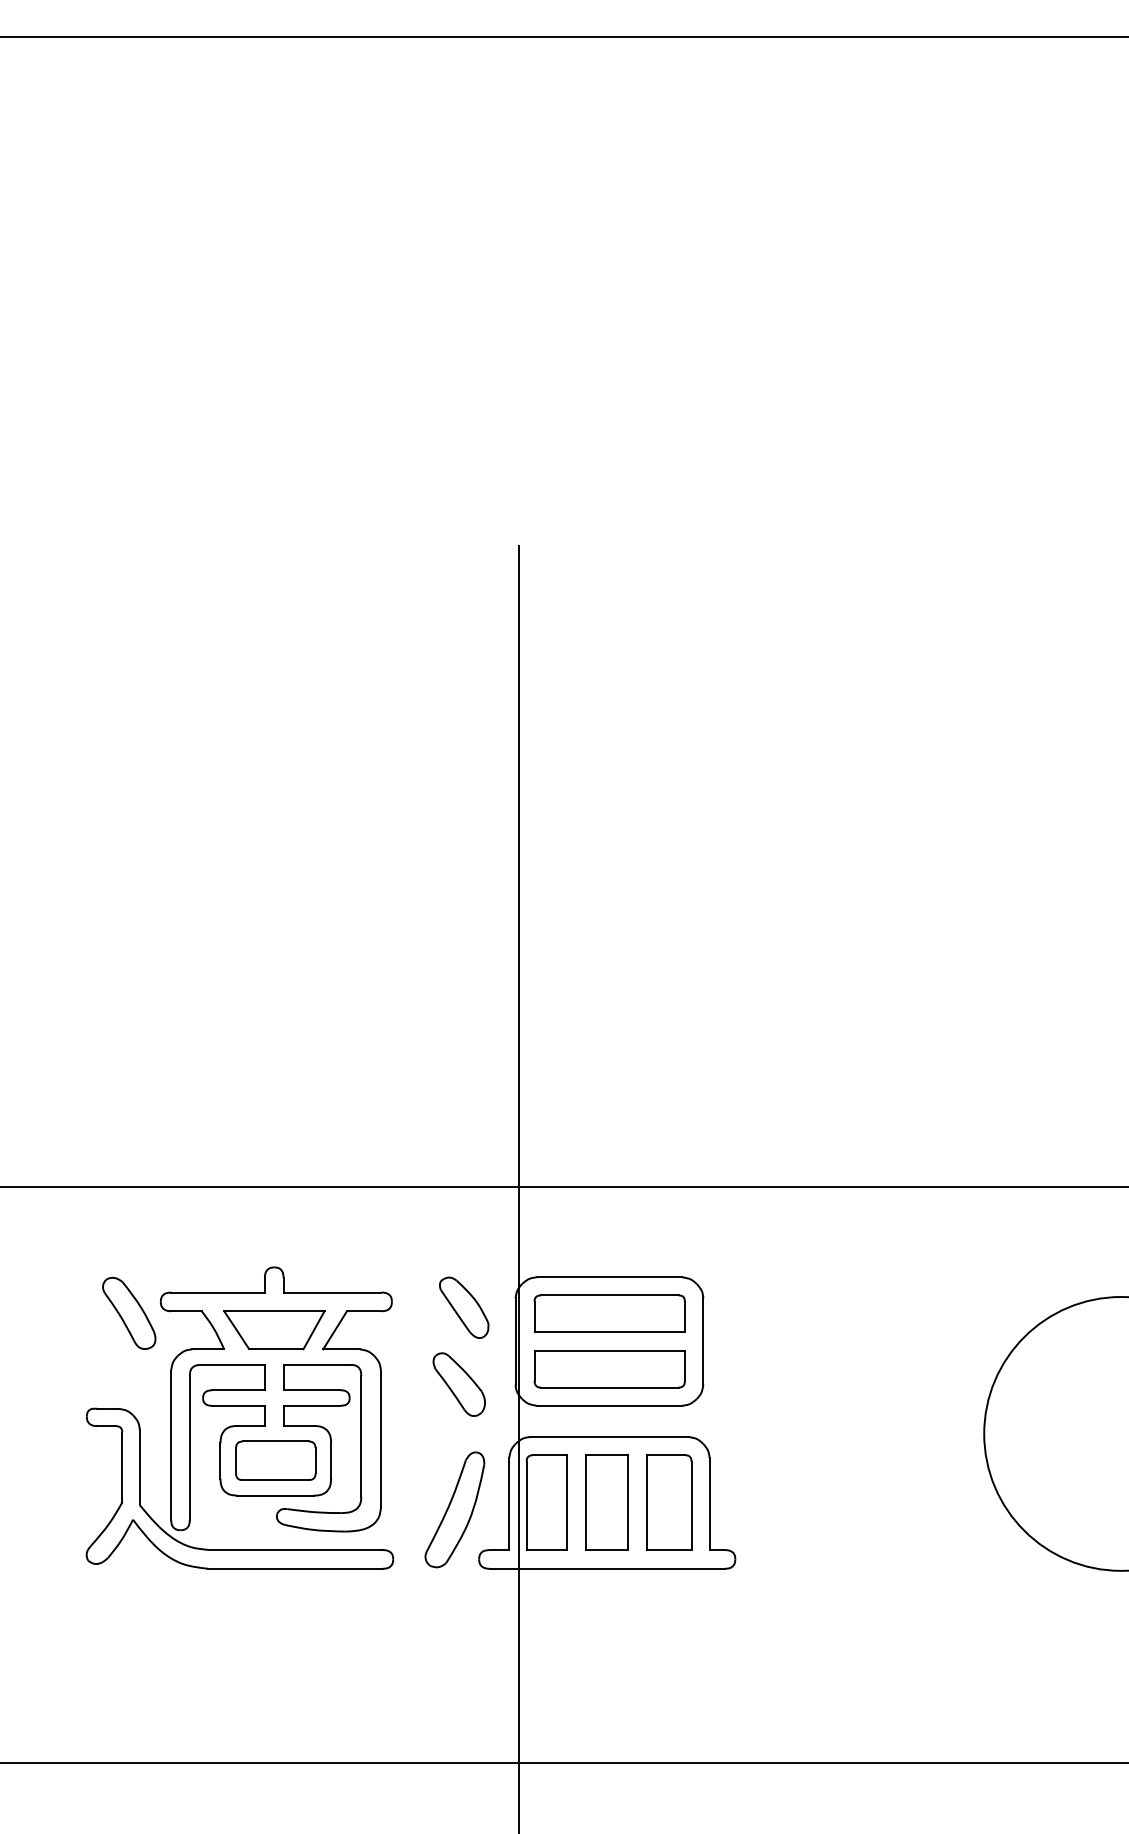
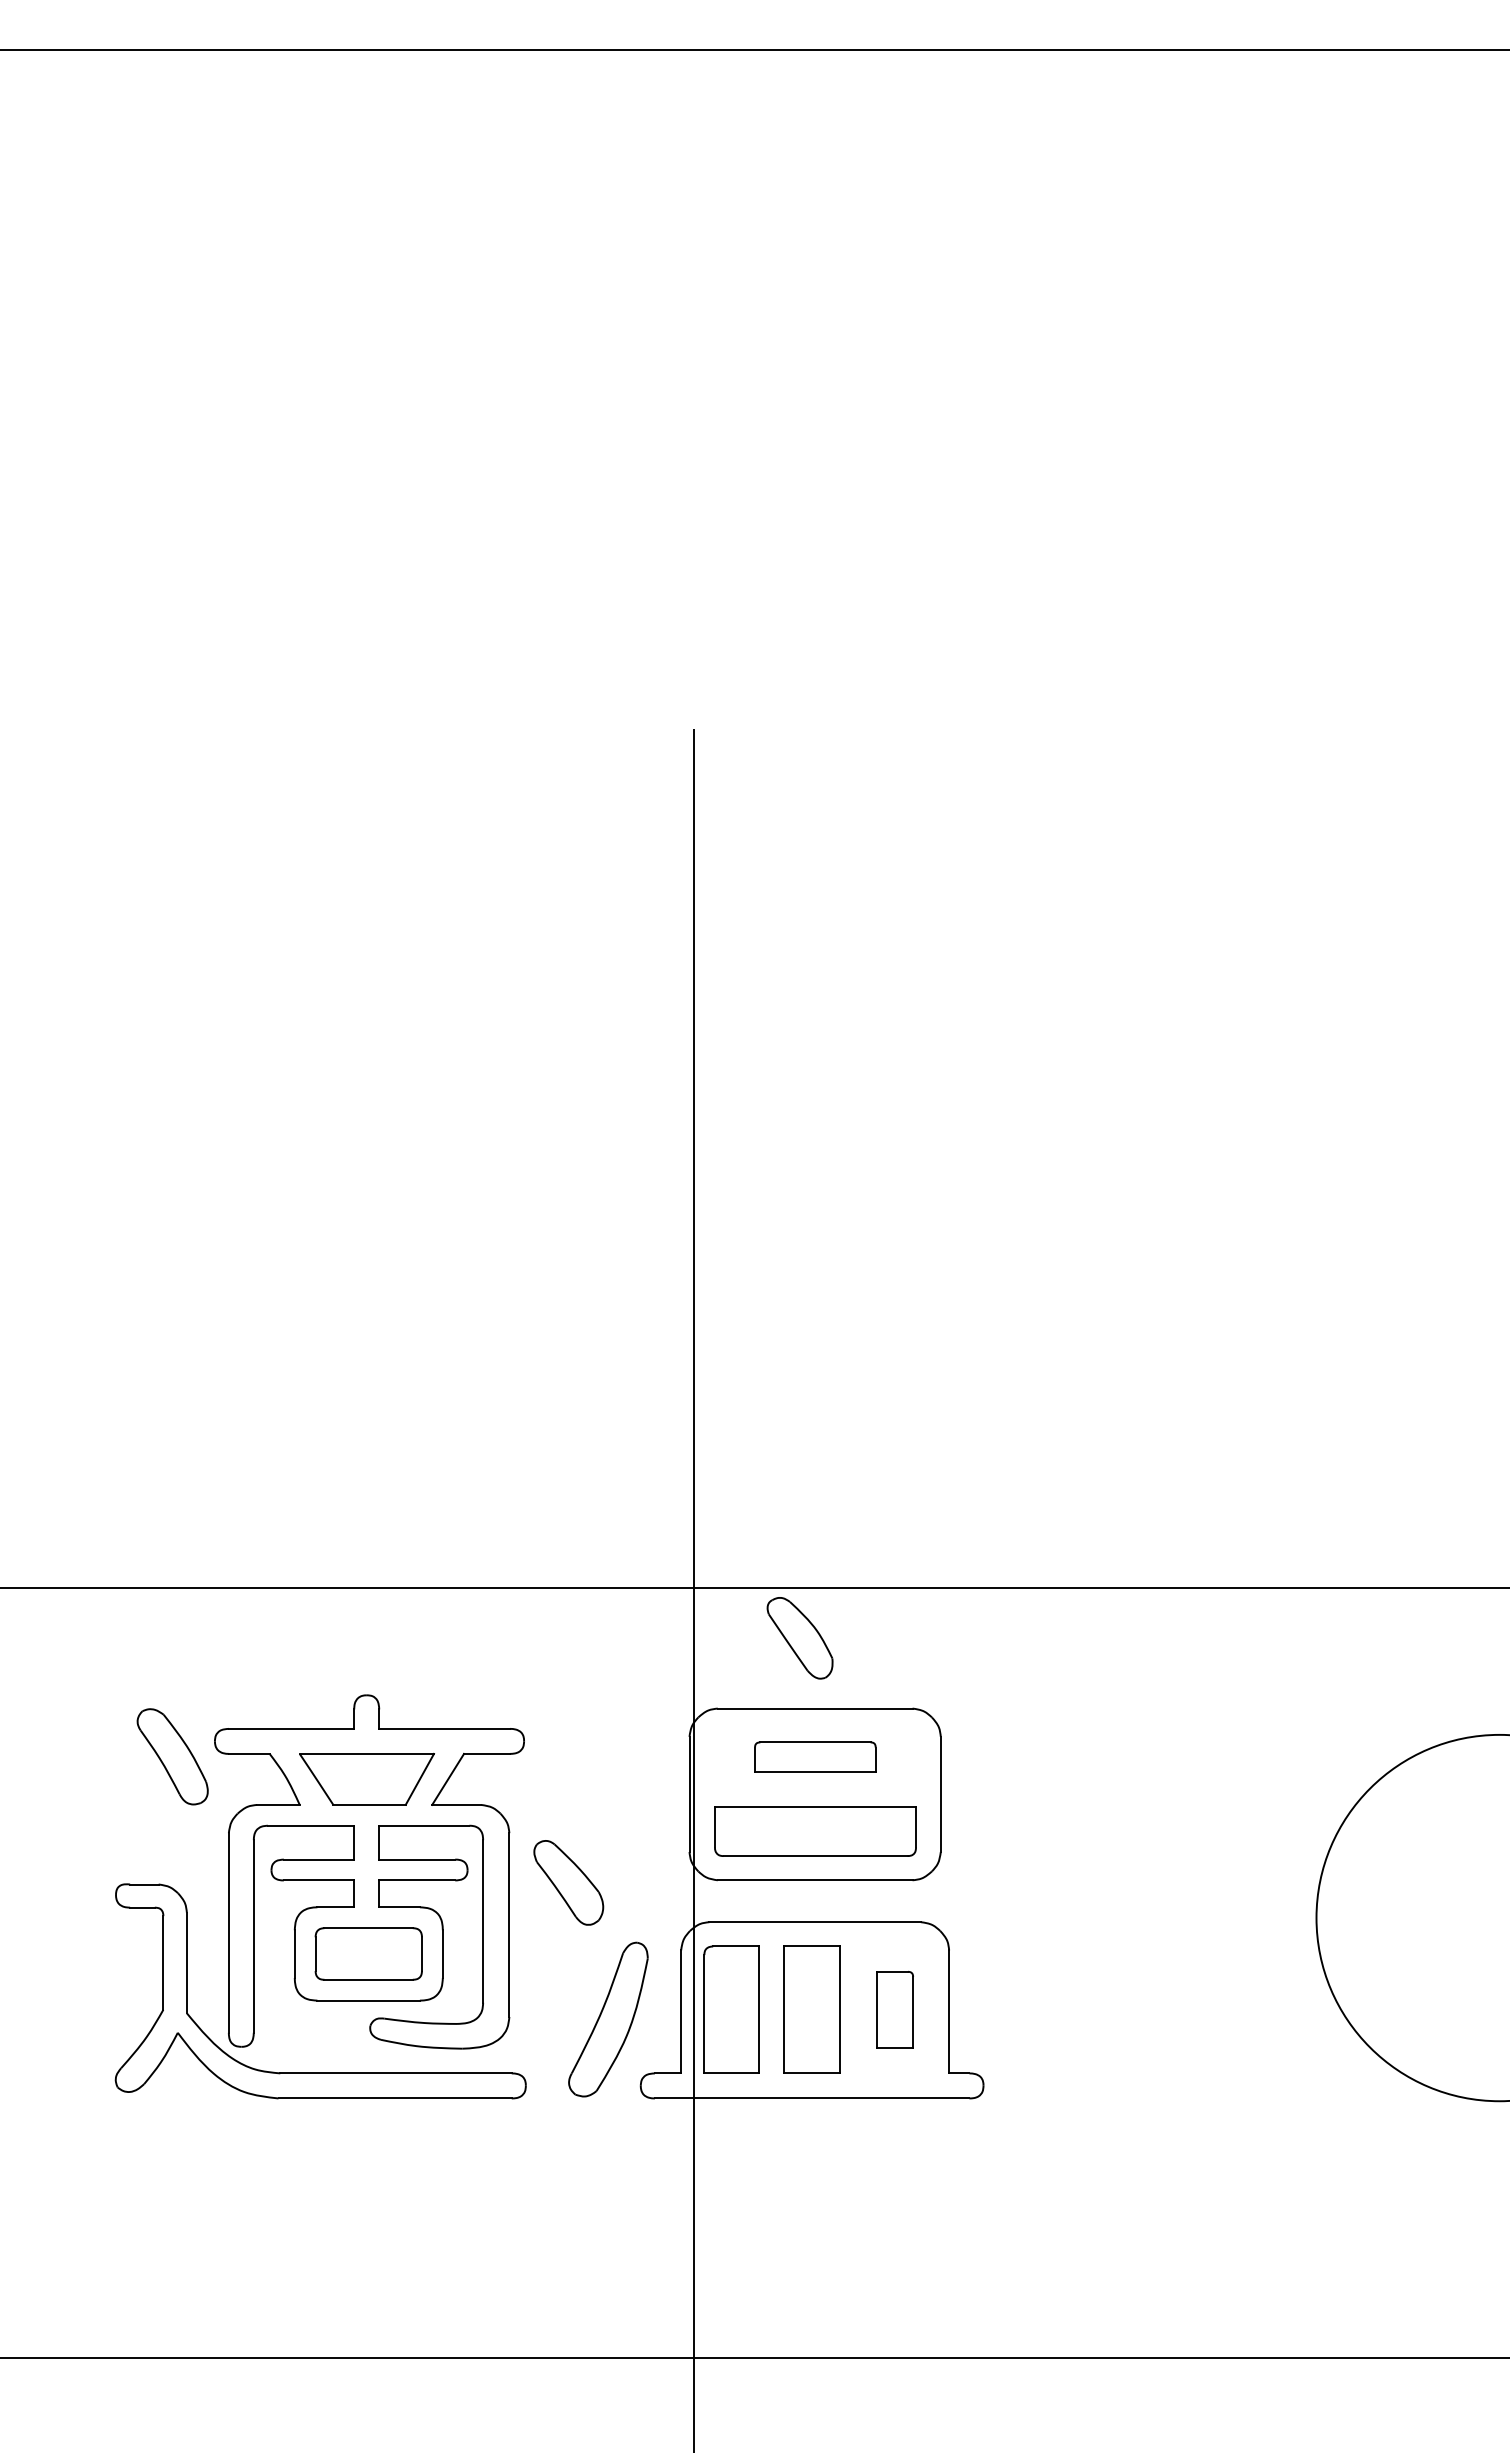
part: (464, 1307) -> (800, 1637), moved
part: (609, 1313) -> (815, 1756), size x0.6
part: (458, 1384) -> (567, 1882), moved
part: (669, 1502) -> (895, 2009), size x0.6

